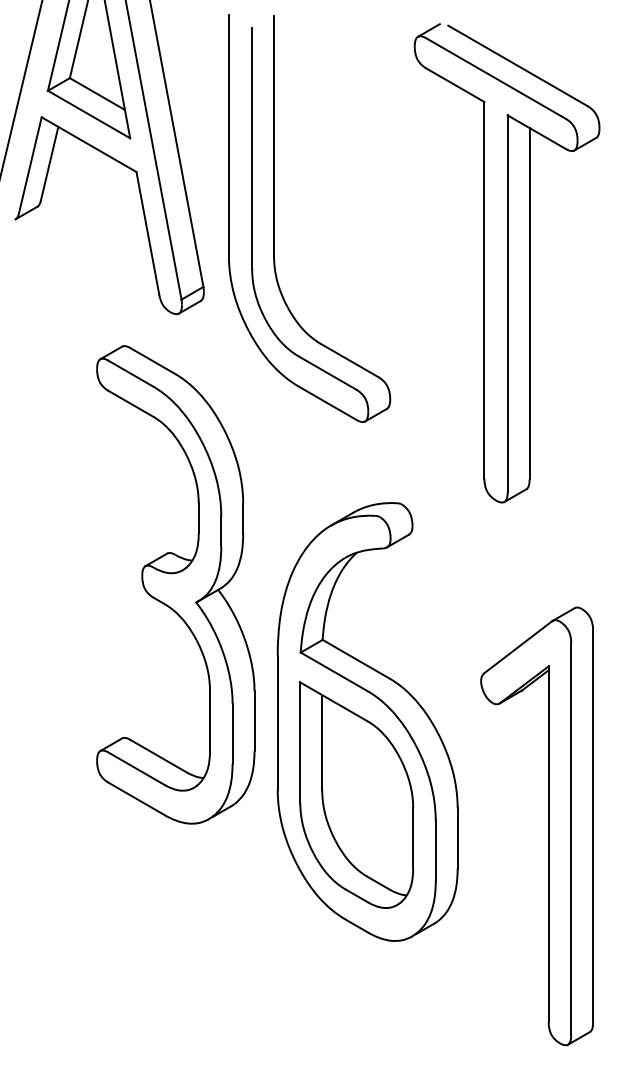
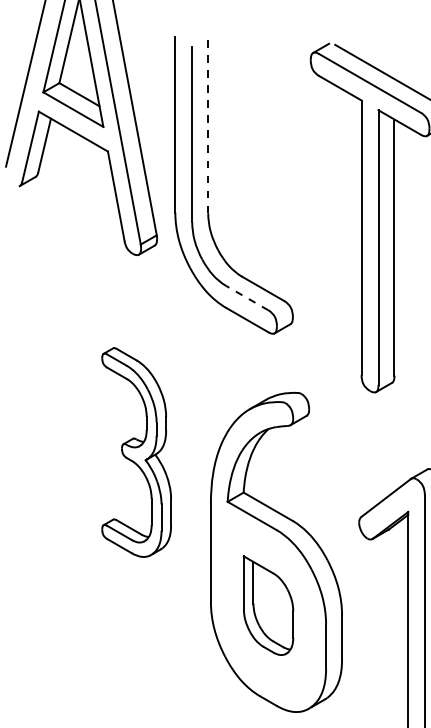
line: (274, 136) -> (208, 125), solid -> dashed
line: (327, 372) -> (247, 297), solid -> dashed
part: (175, 584) -> (136, 452), size x0.6
part: (356, 794) -> (268, 605), size x0.6

